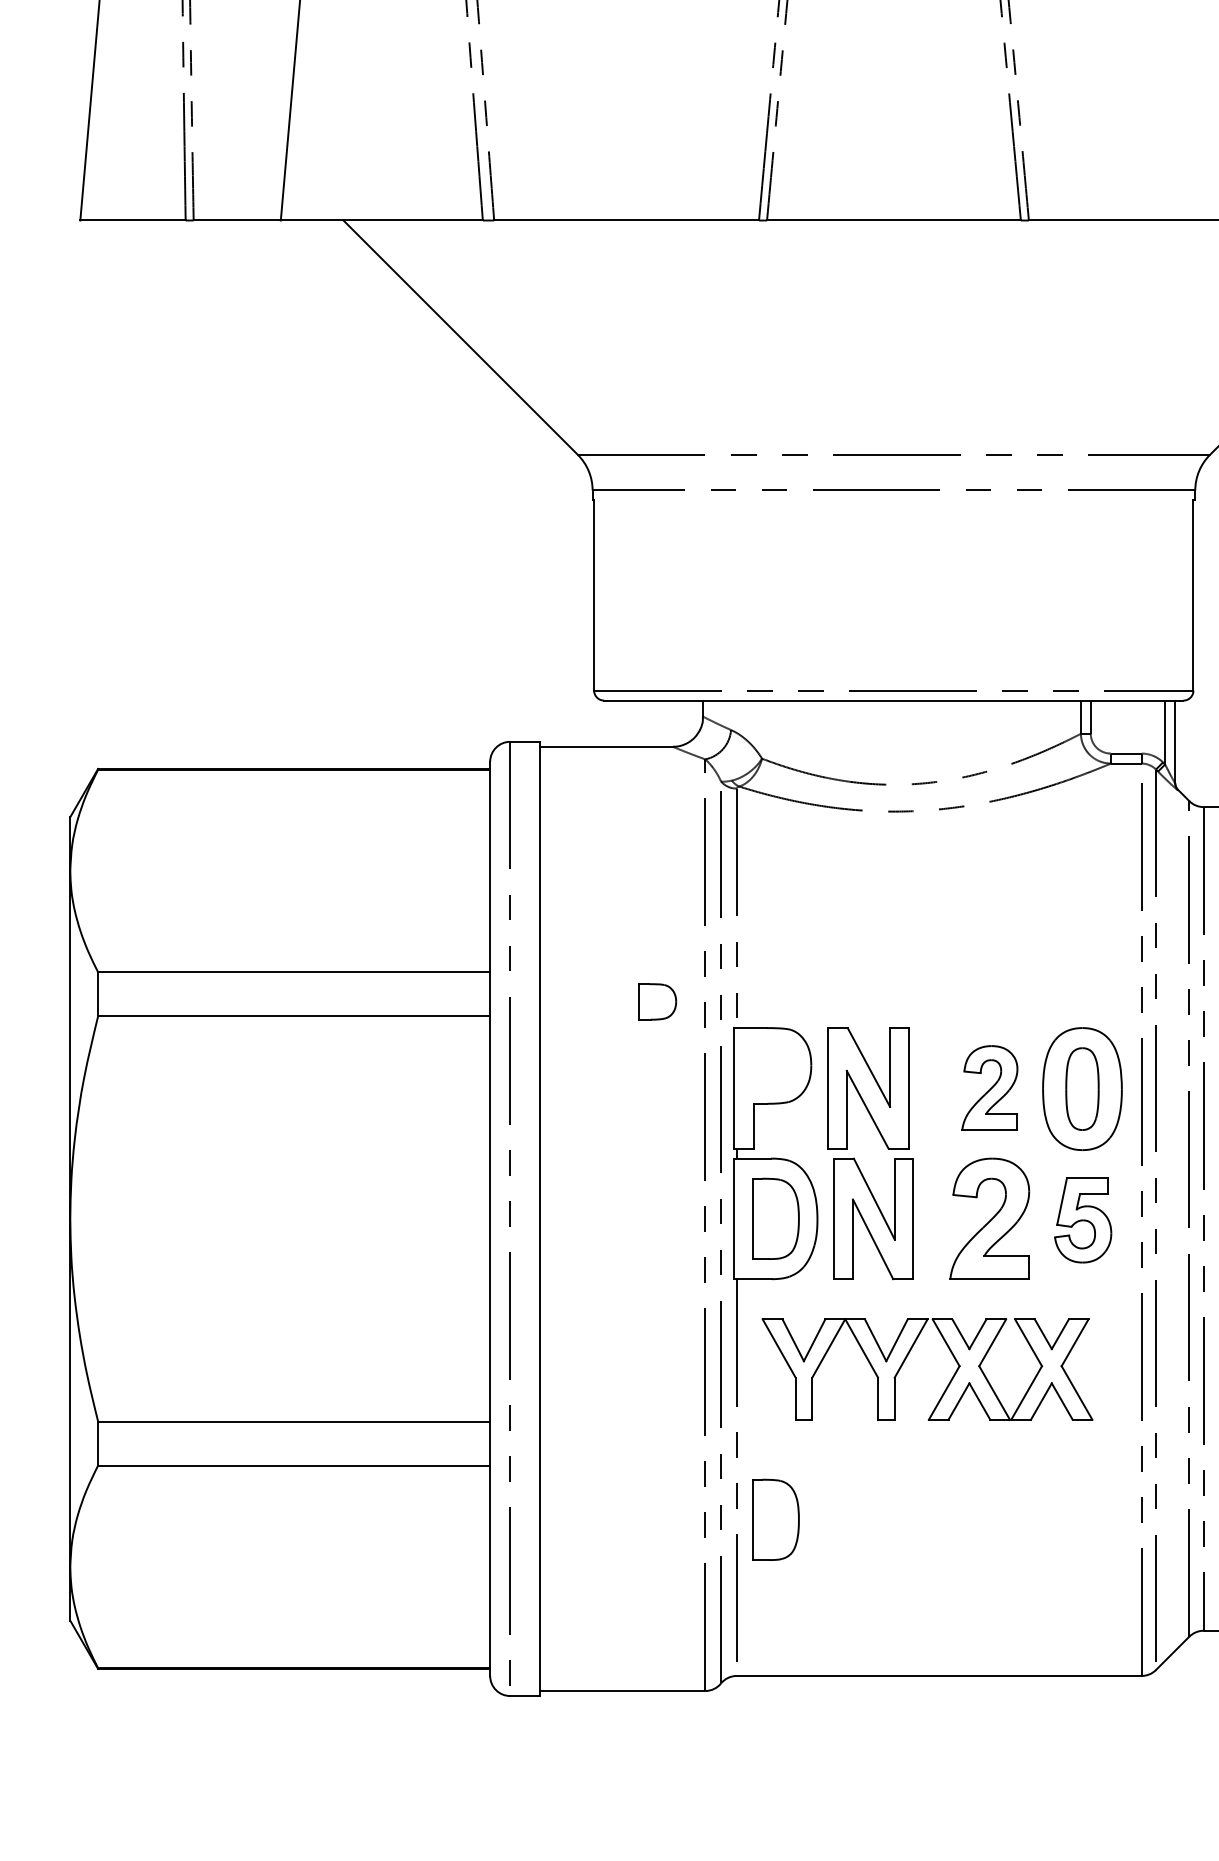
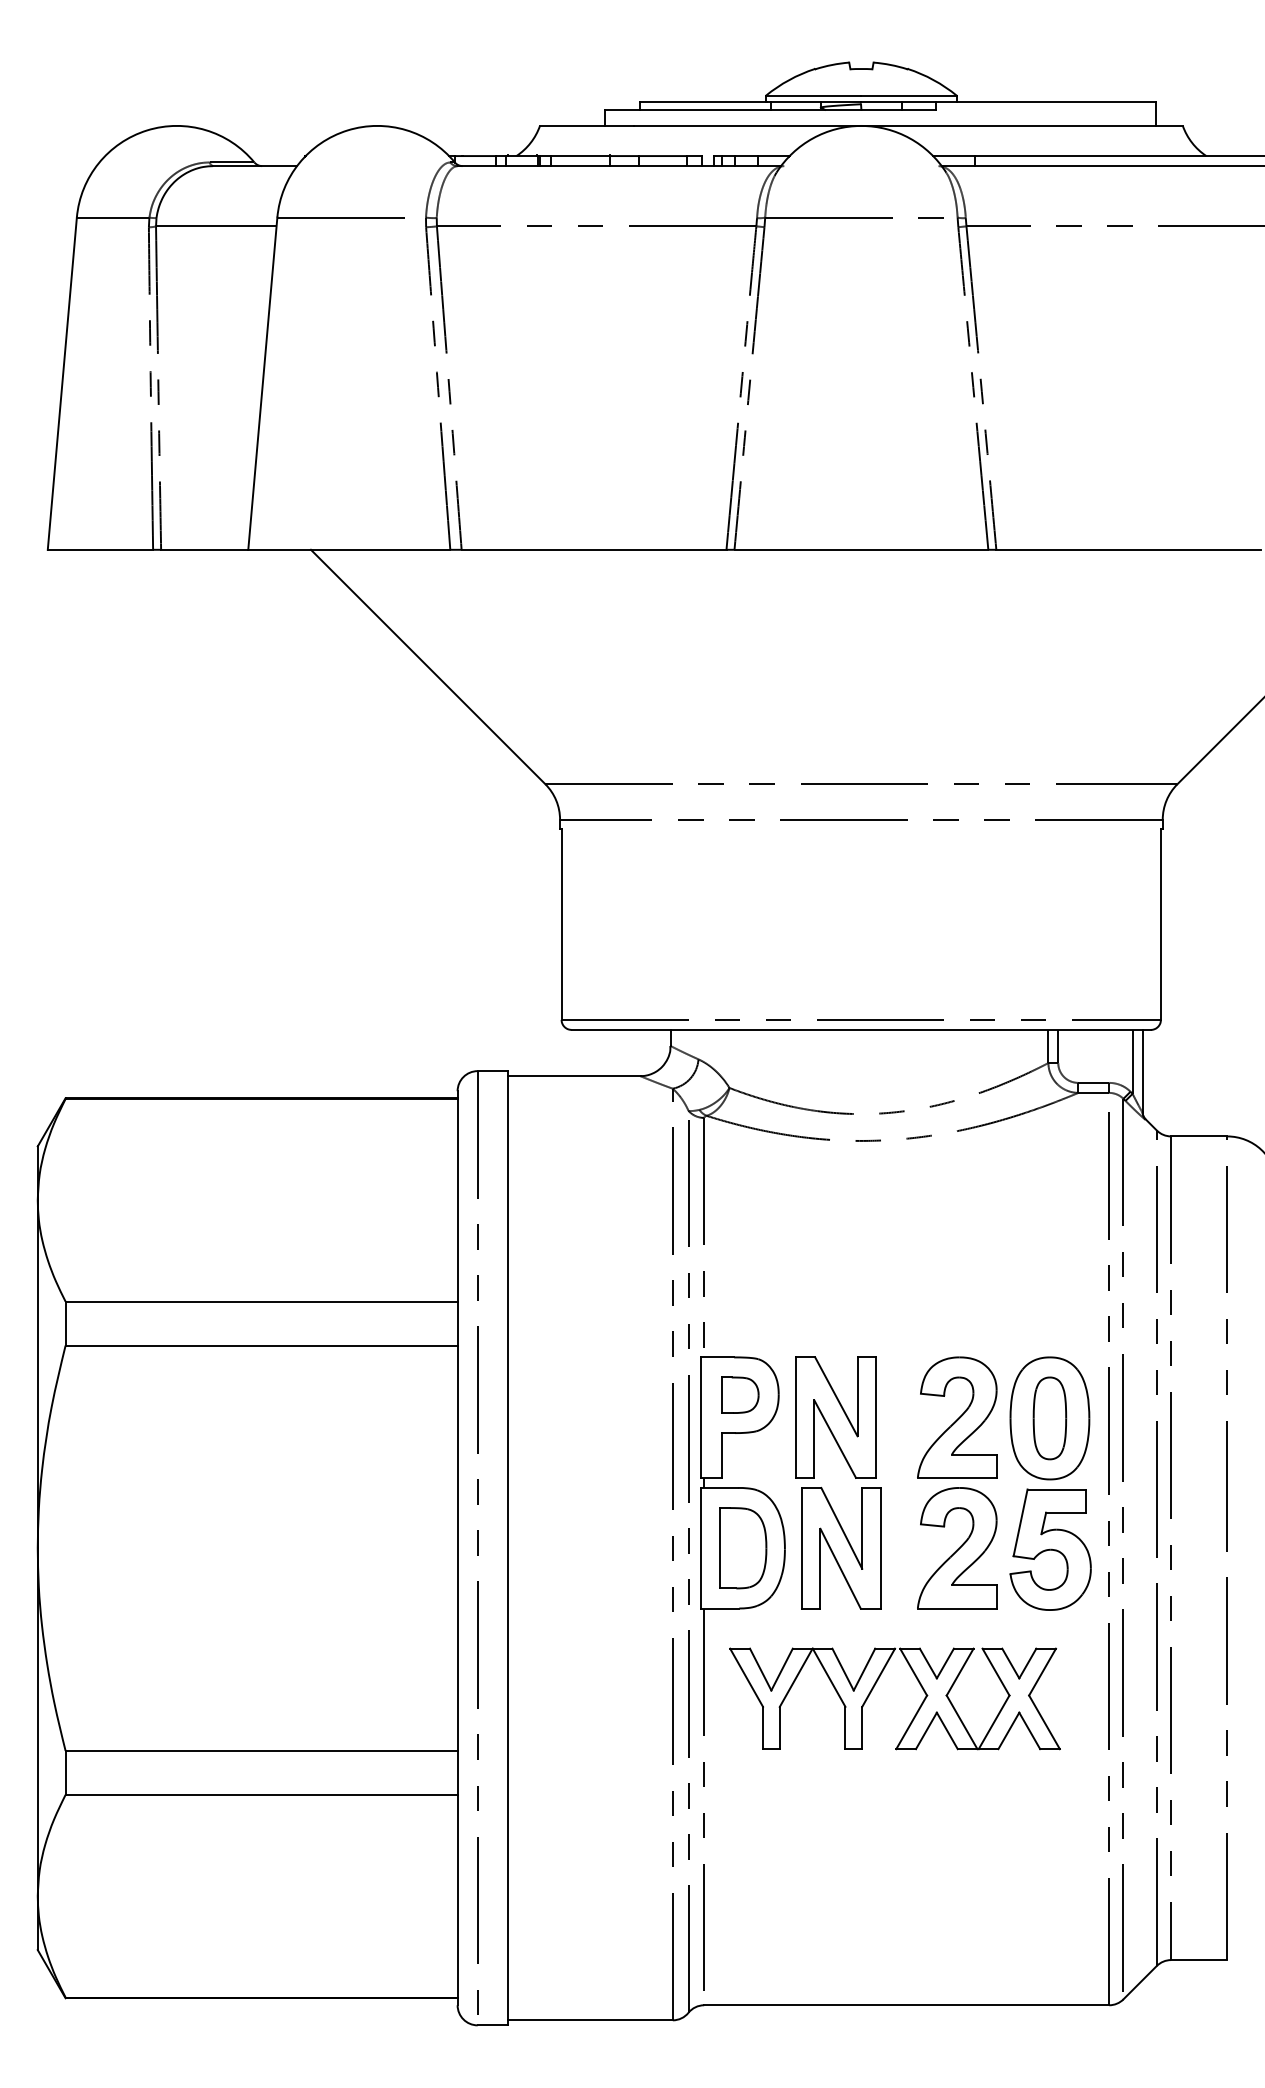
part: (658, 1001) -> (740, 1394), moved
part: (990, 1088) -> (957, 1417), size x1.43
part: (1083, 1220) -> (1050, 1549), size x1.43
part: (776, 1520) -> (743, 1849), removed

